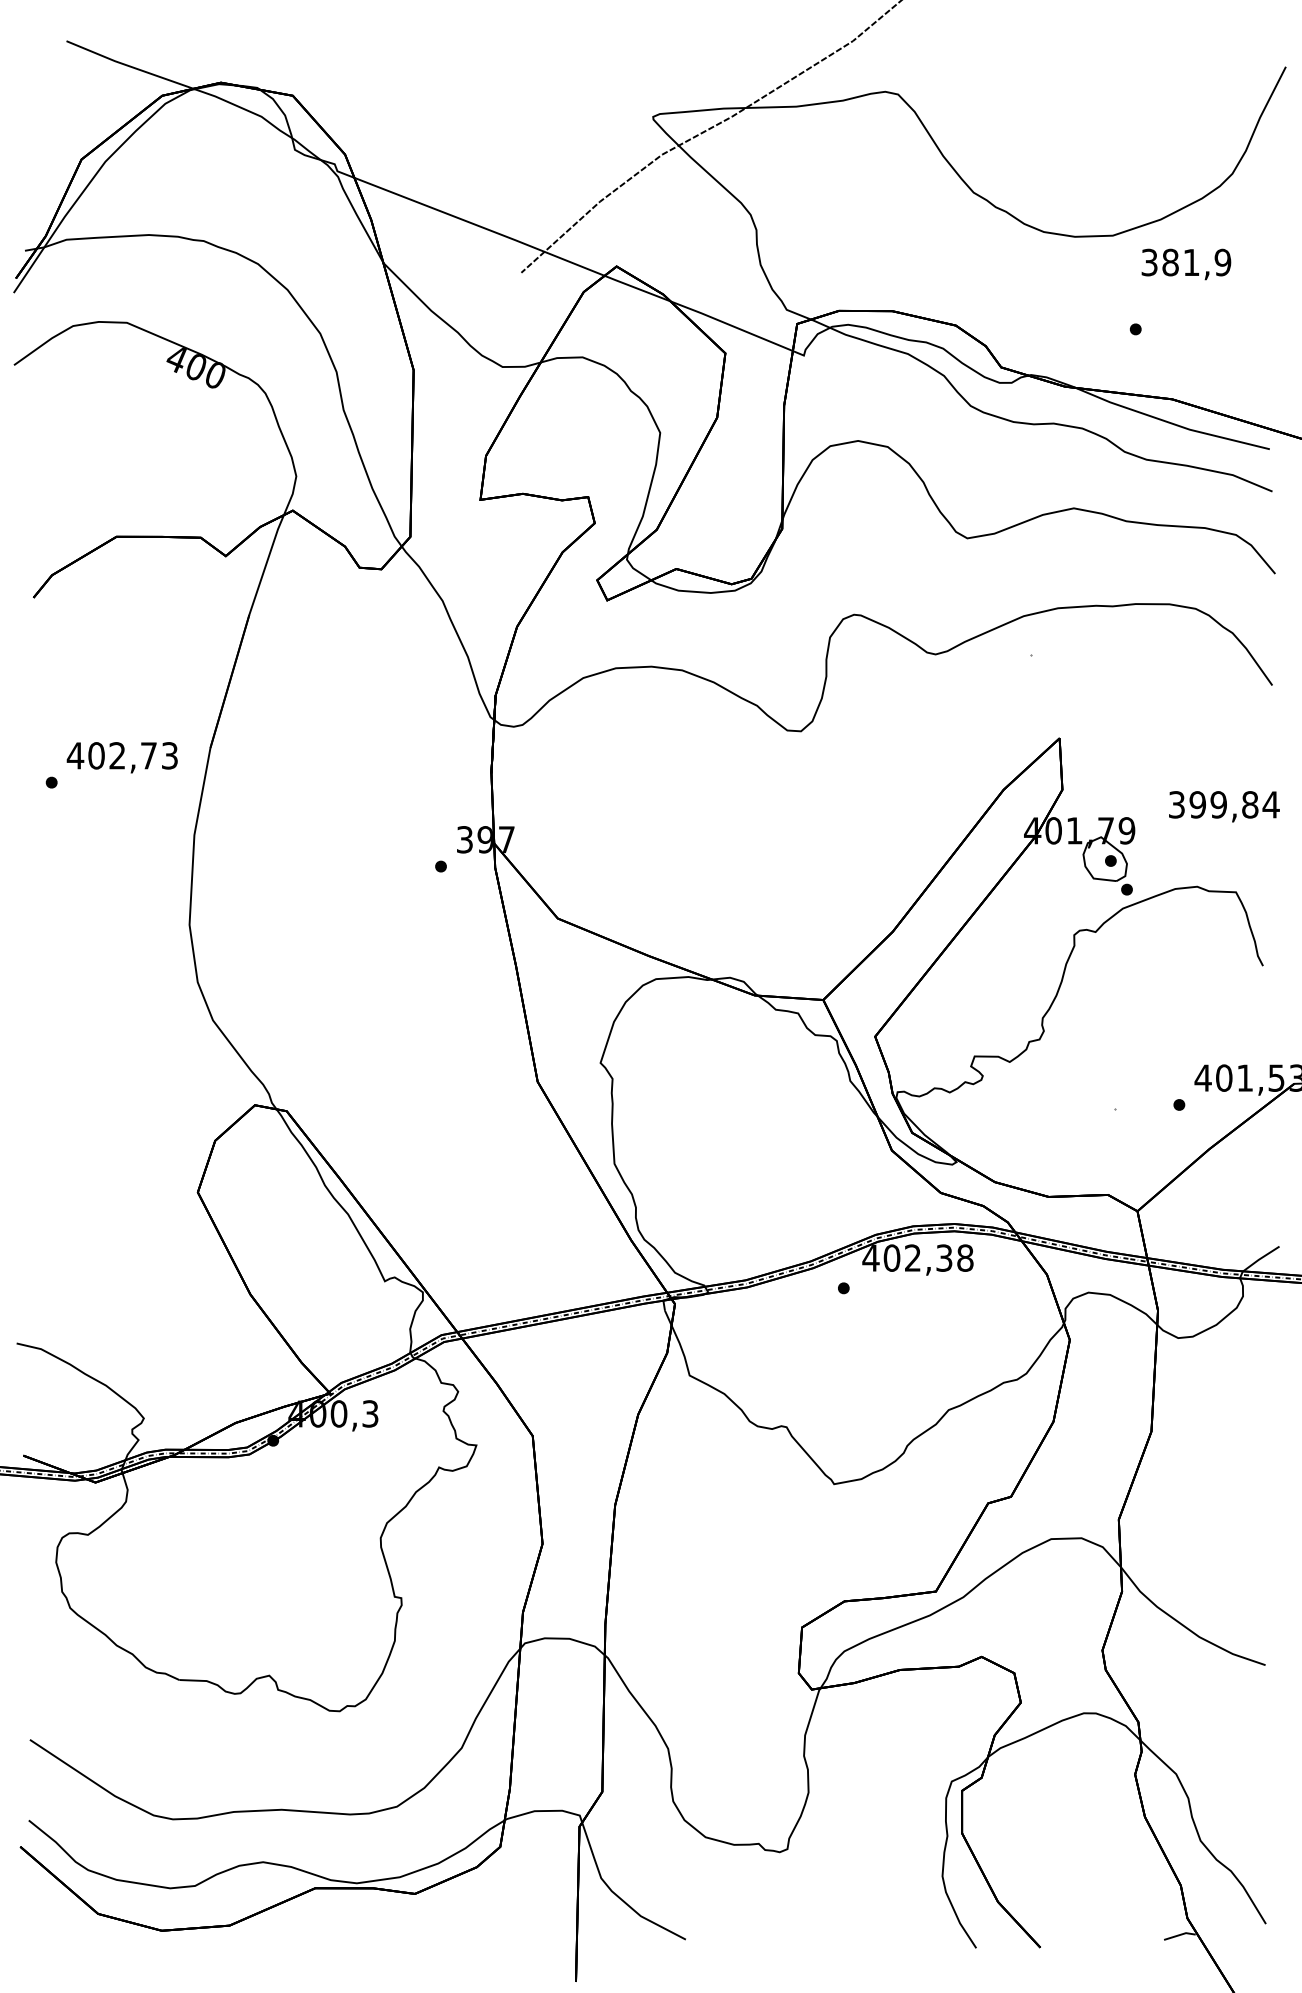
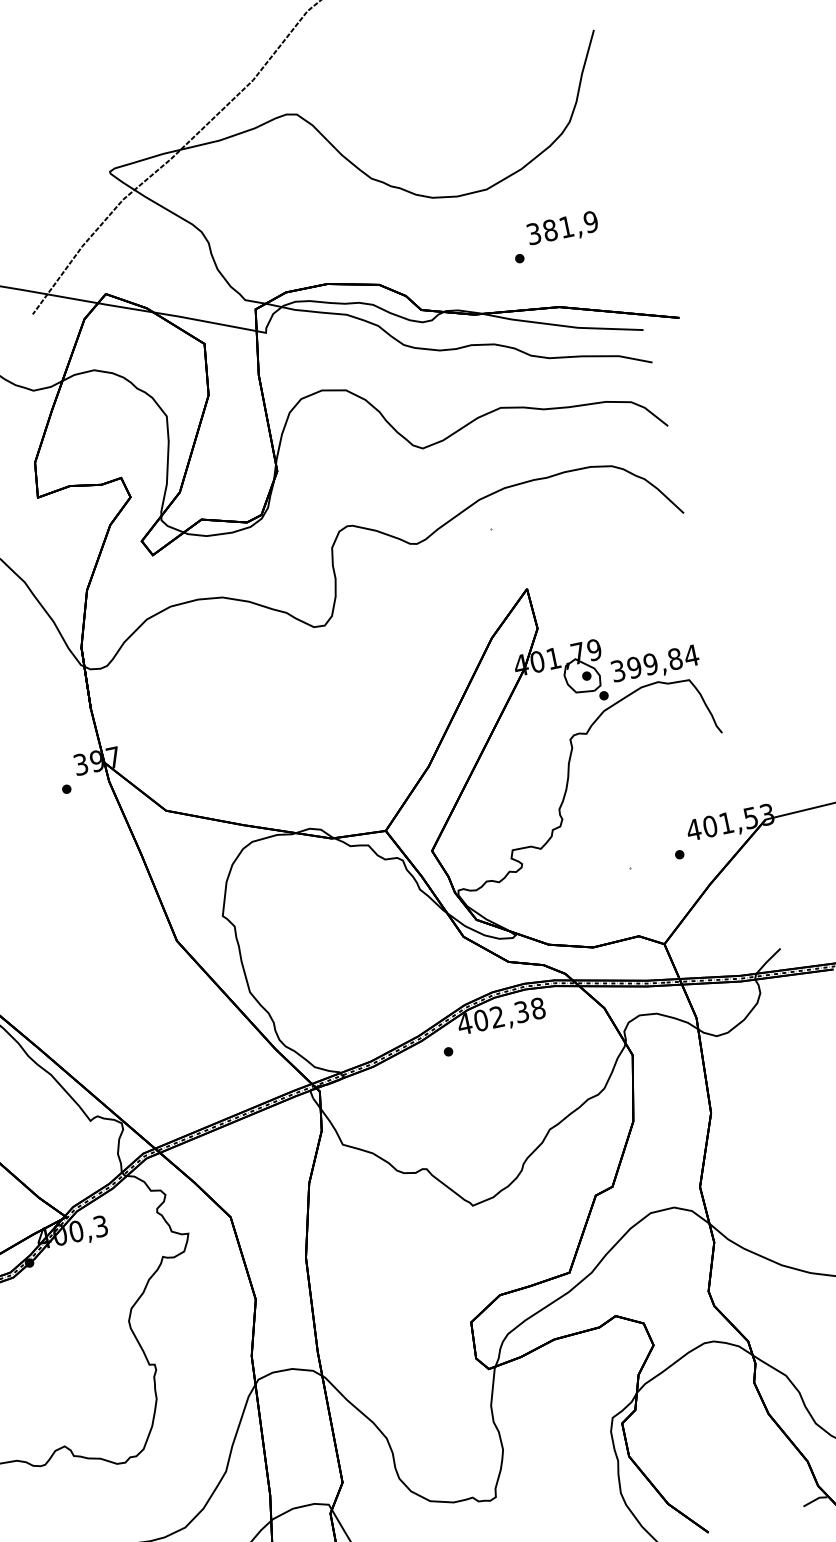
text: (1186, 264) -> (563, 229), moved
text: (1224, 806) -> (655, 664), moved

